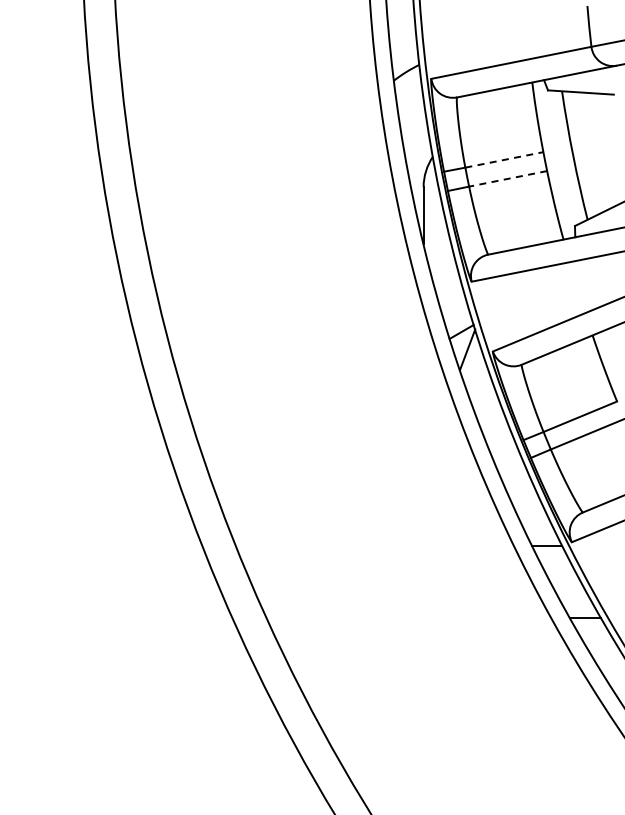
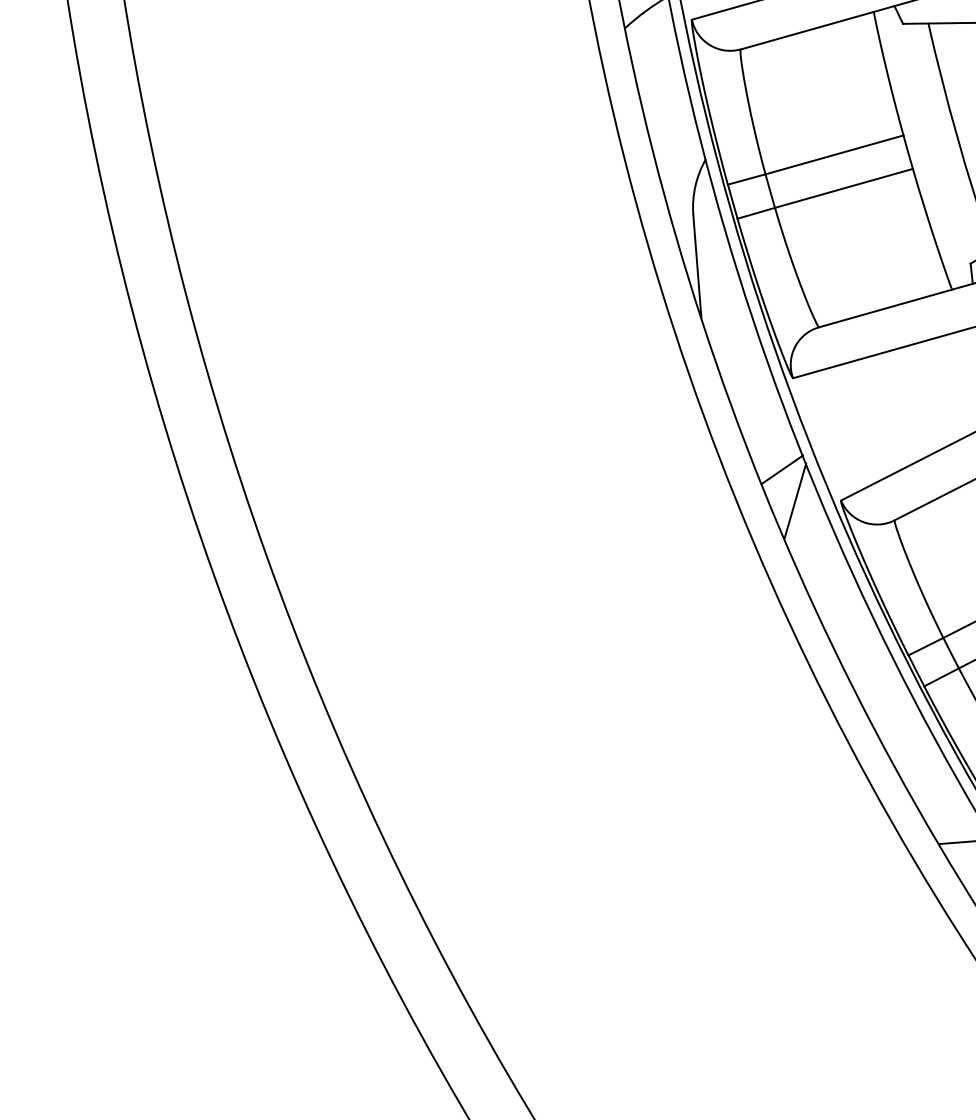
line: (504, 159) -> (834, 154), dashed -> solid
line: (508, 178) -> (844, 187), dashed -> solid

